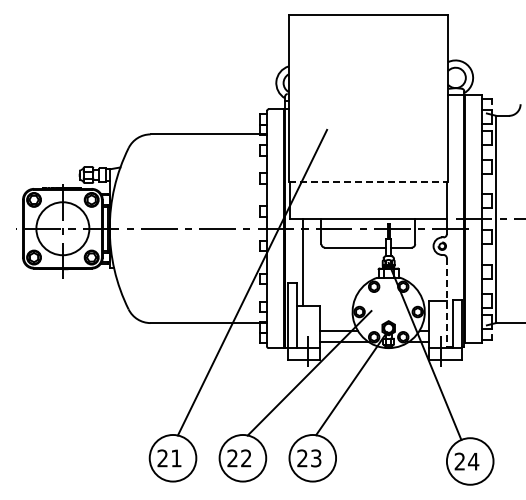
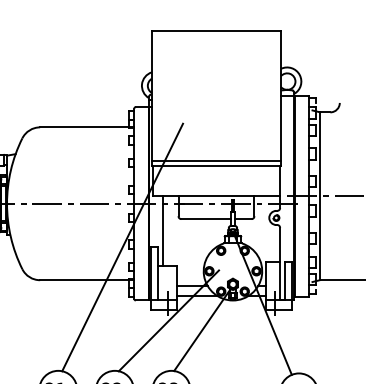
line: (368, 175) -> (216, 160), added
line: (368, 182) -> (216, 166), dashed -> solid
line: (446, 303) -> (279, 264), dashed -> solid

